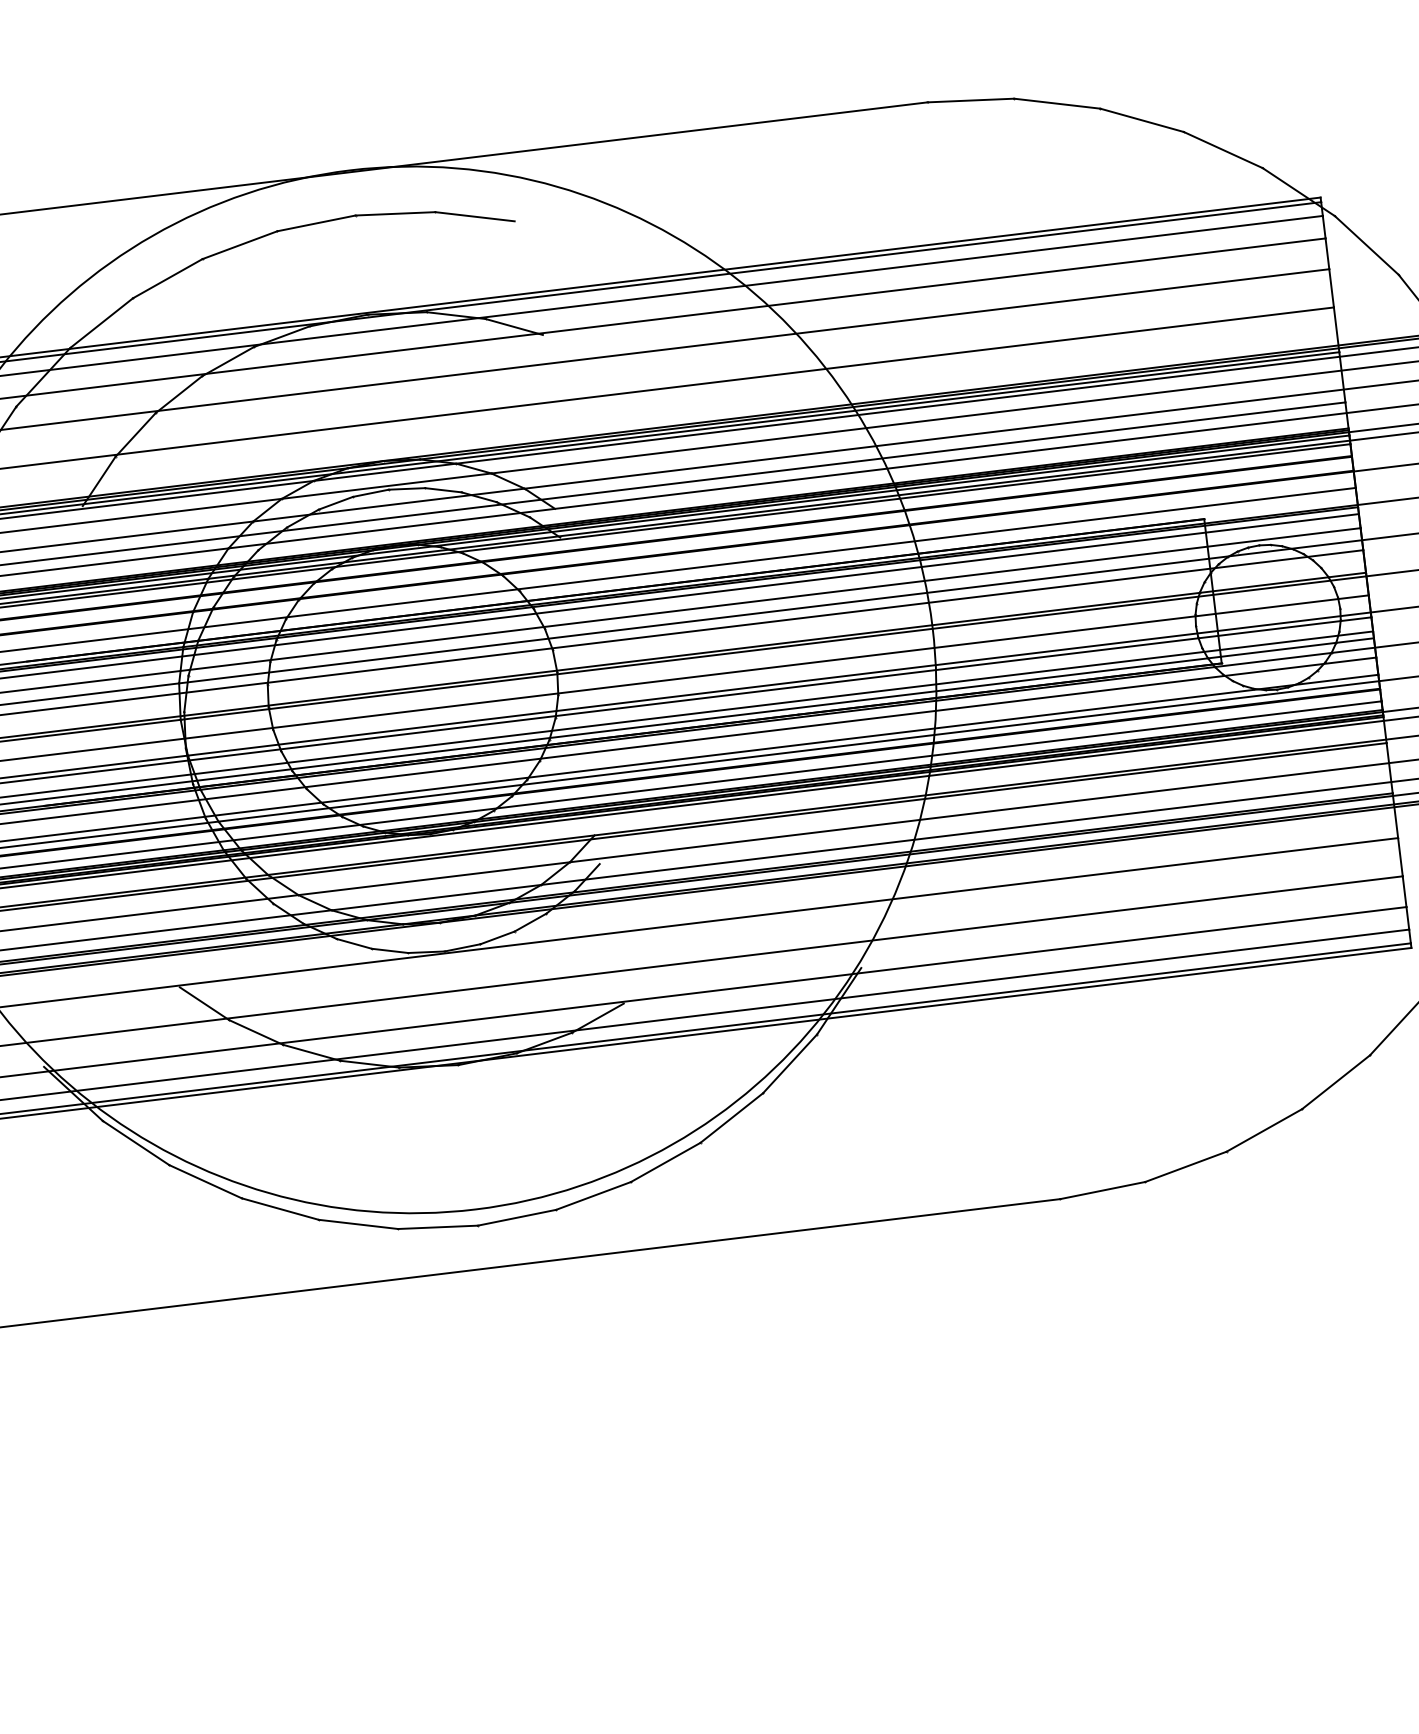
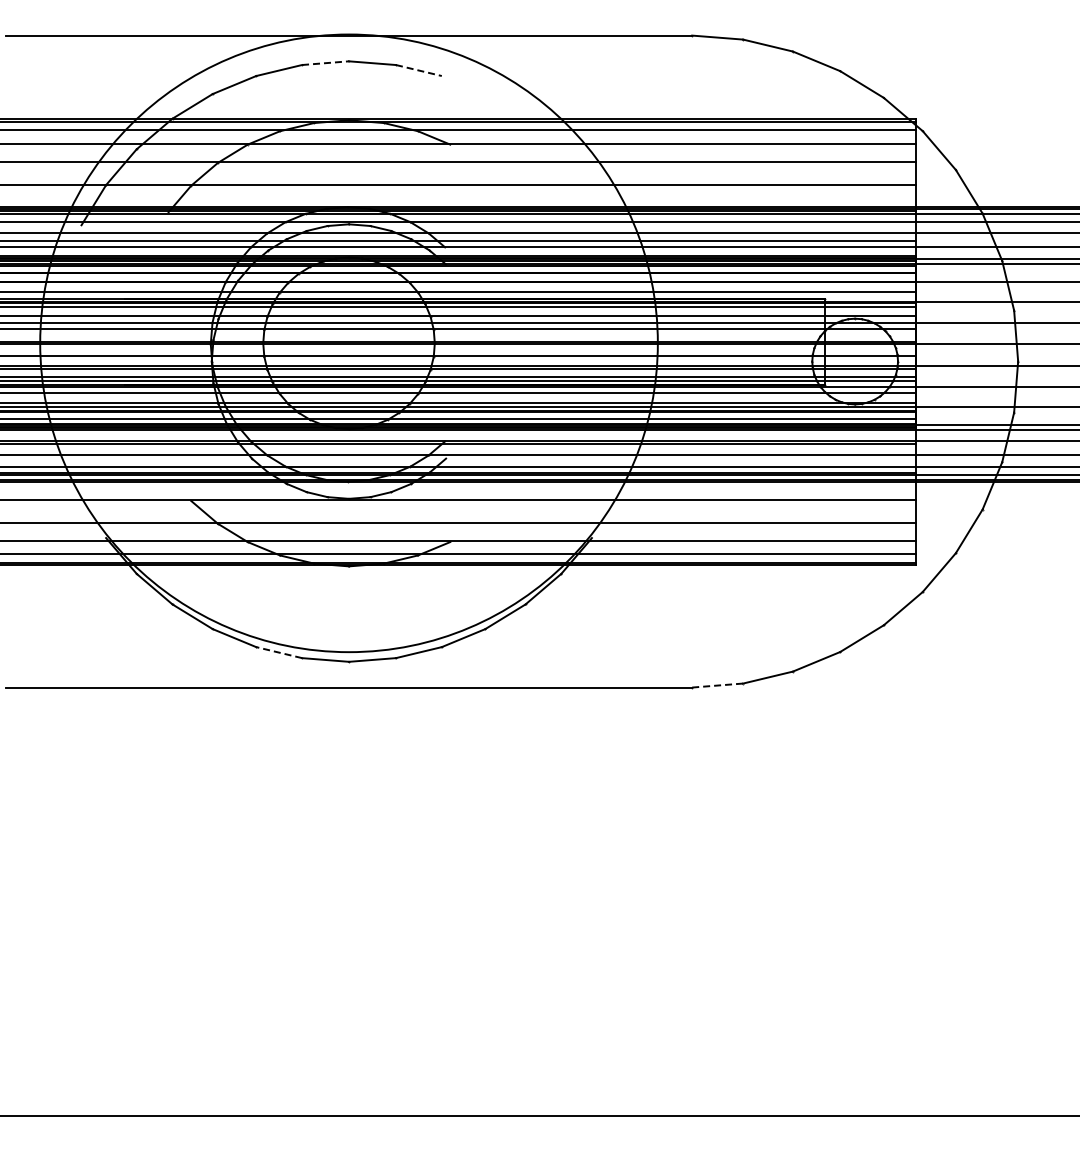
line: (474, 216) -> (418, 70), solid -> dashed
line: (316, 223) -> (325, 63), solid -> dashed
line: (1102, 1190) -> (717, 685), solid -> dashed
line: (358, 1224) -> (279, 652), solid -> dashed

